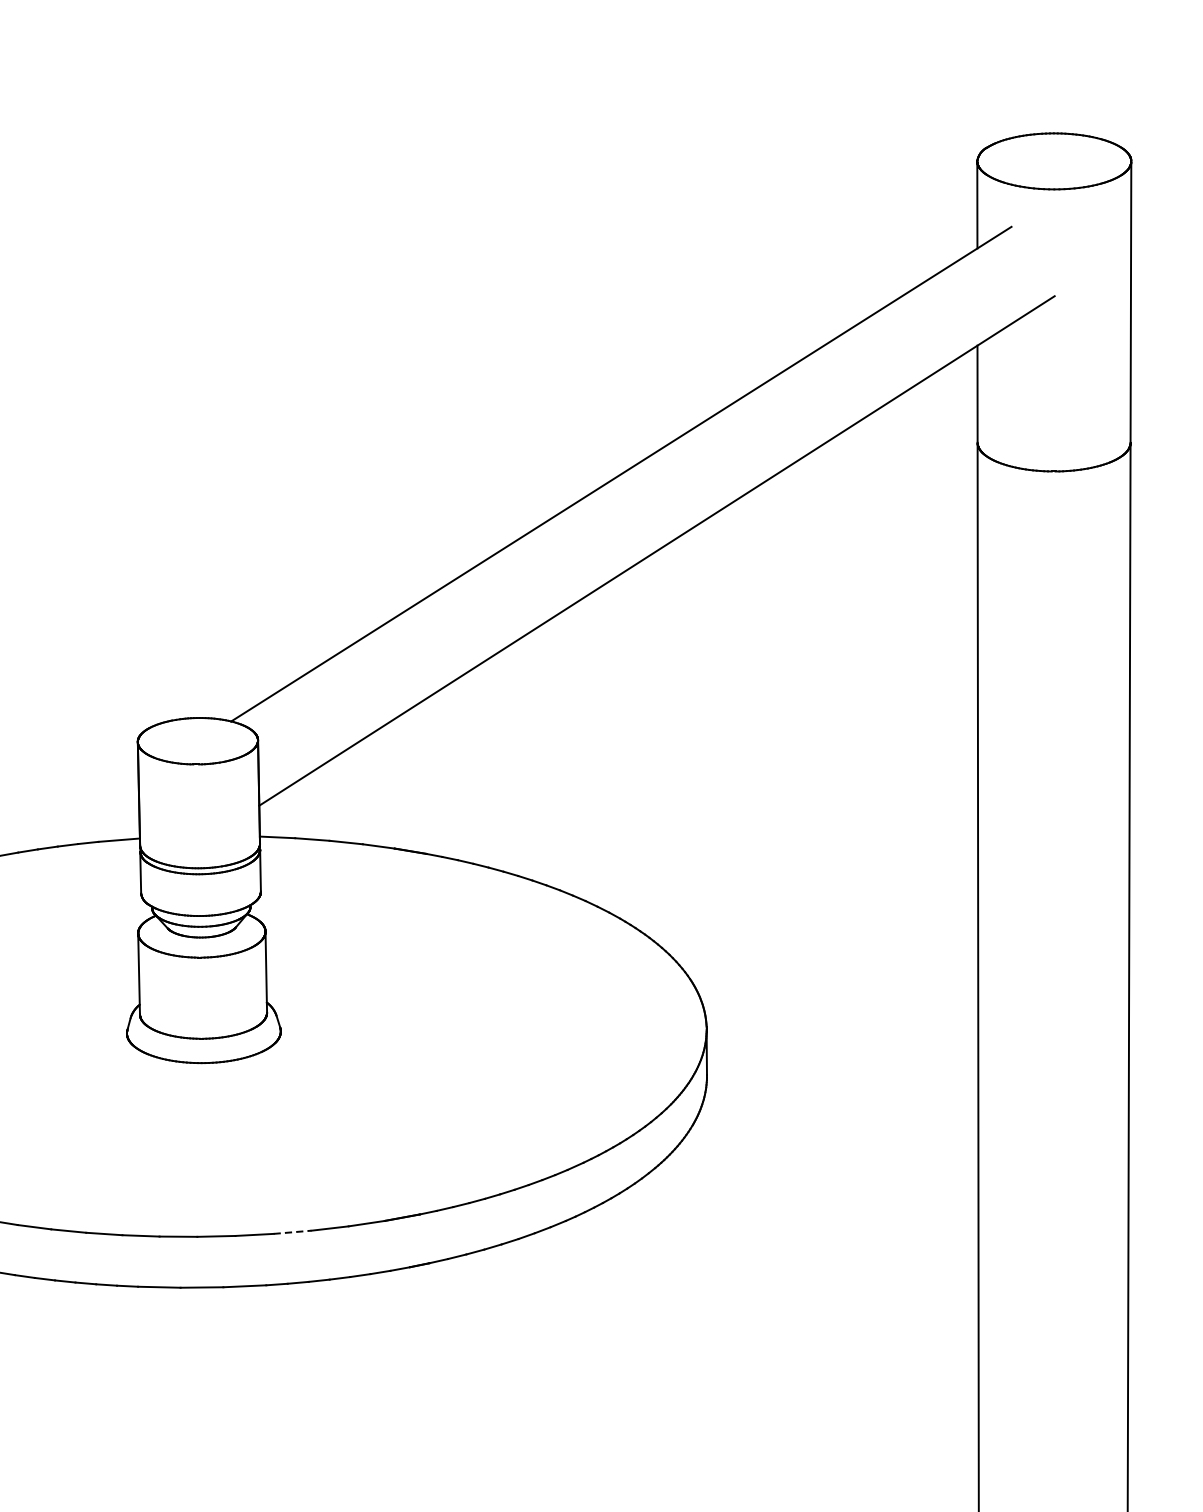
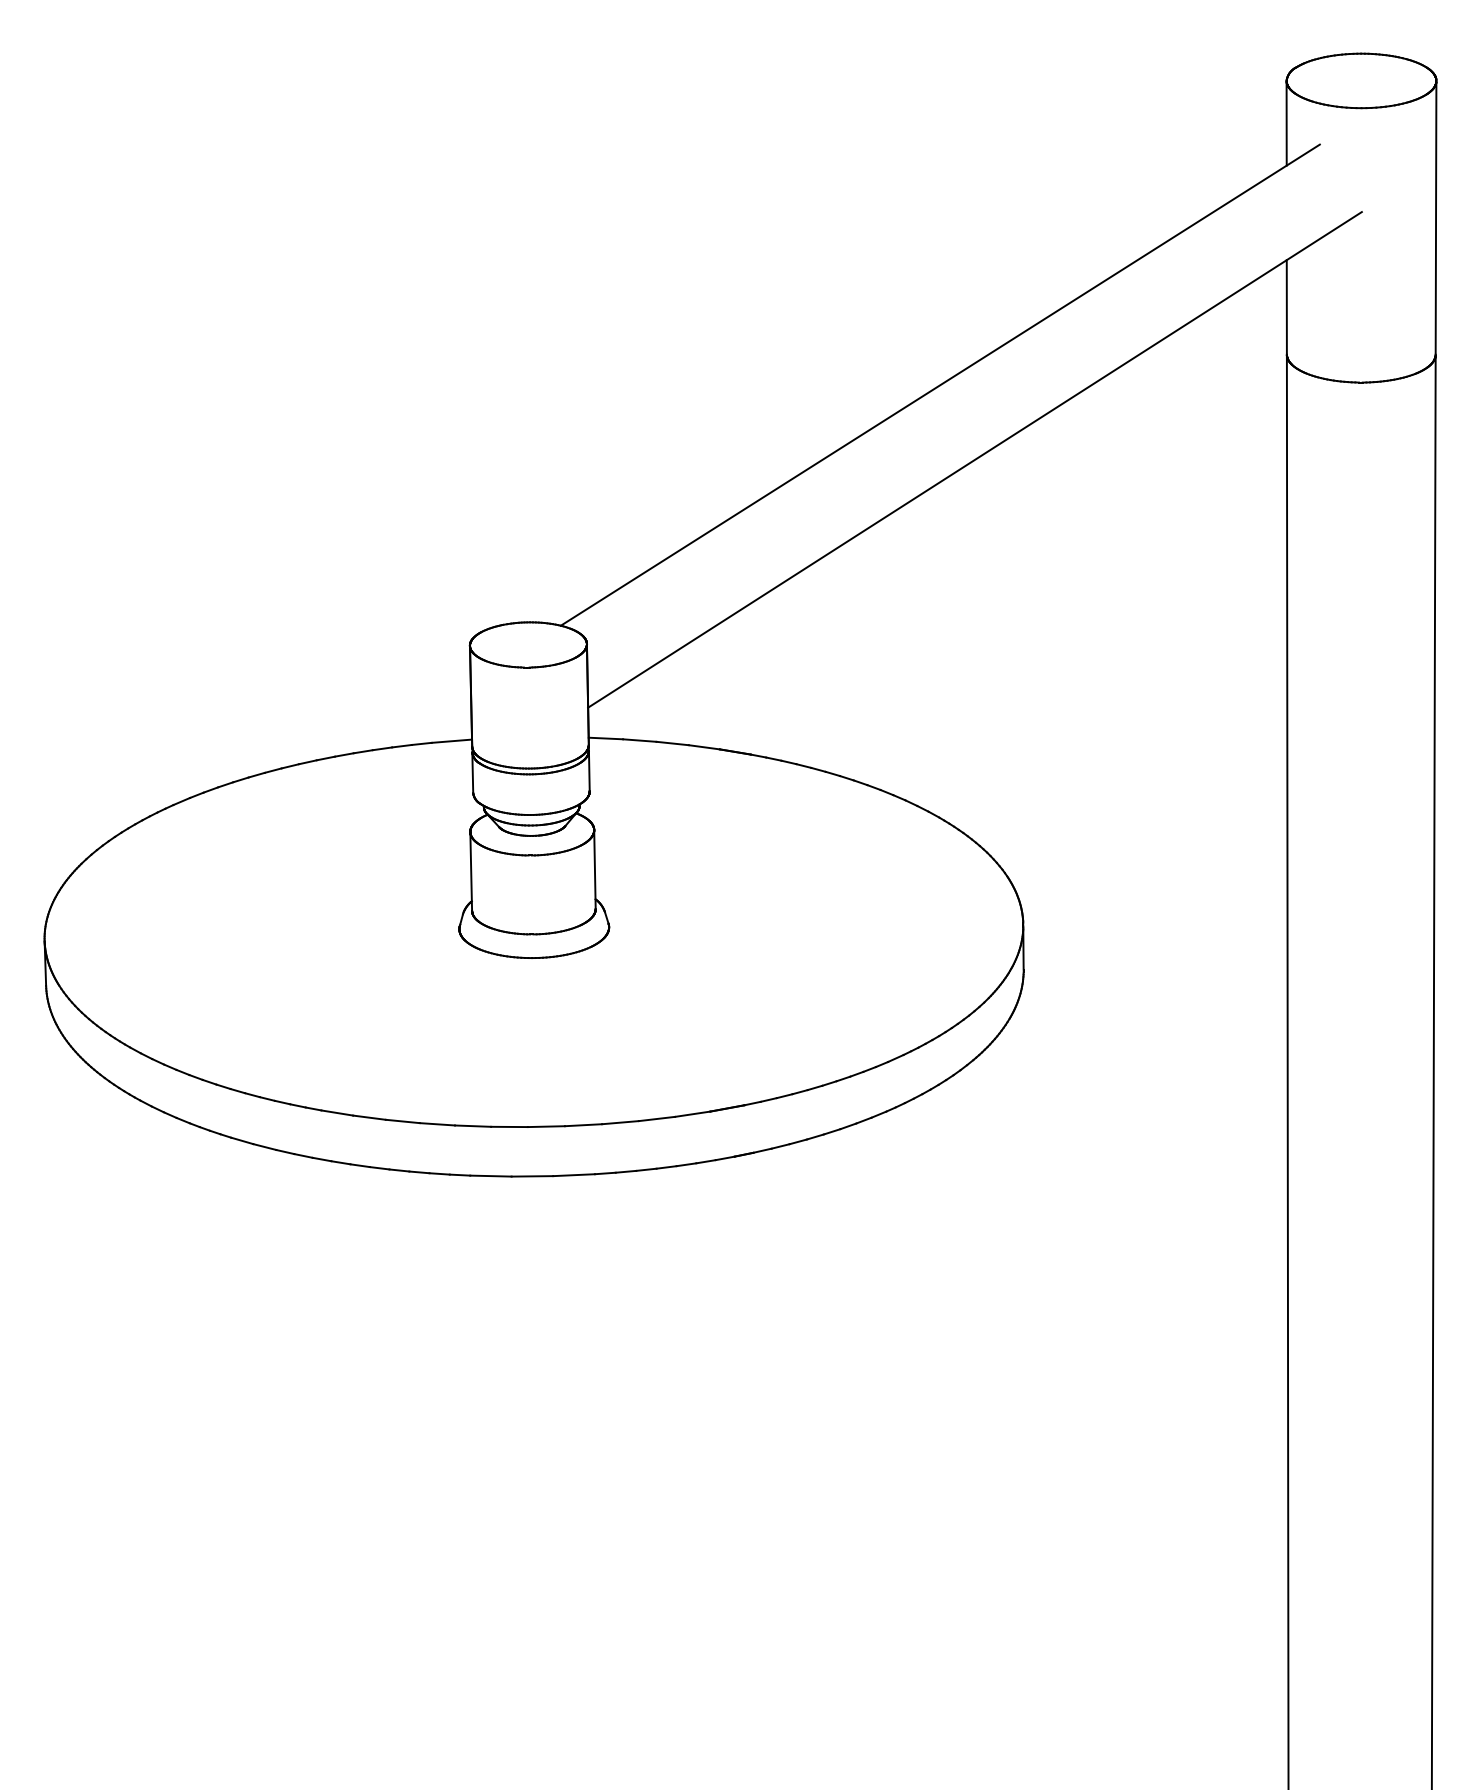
line: (292, 1232) -> (620, 1122), dashed -> solid

